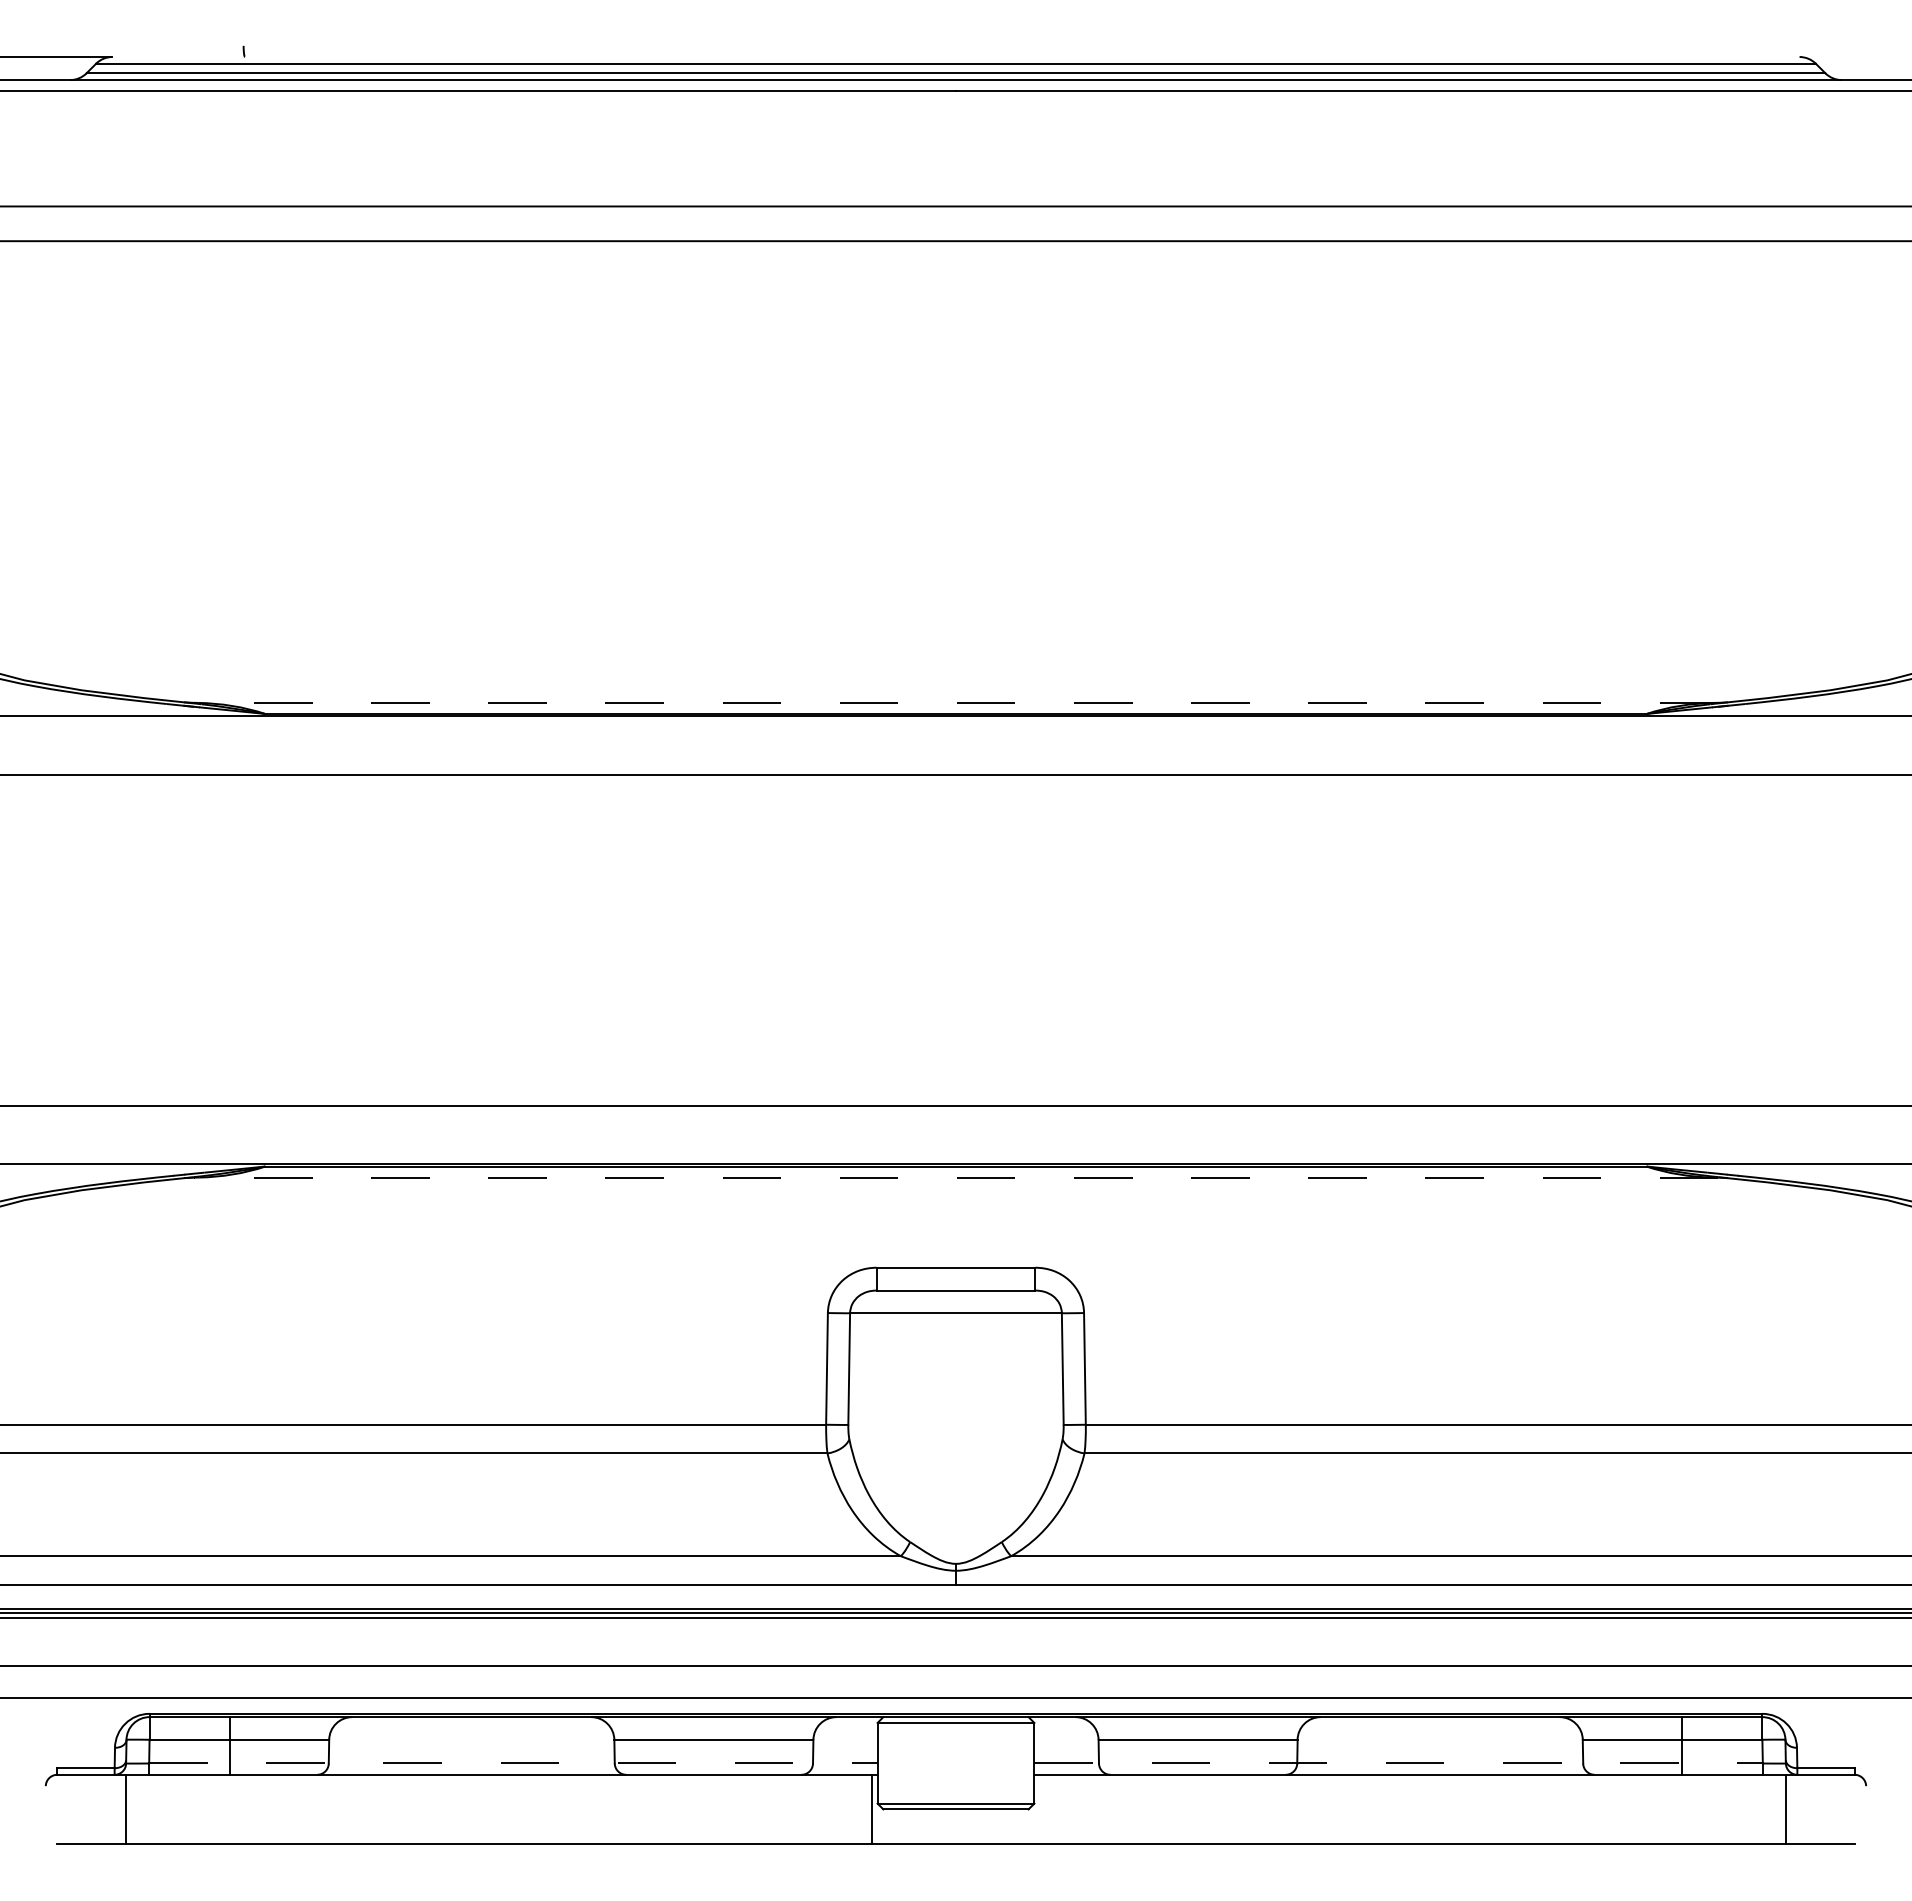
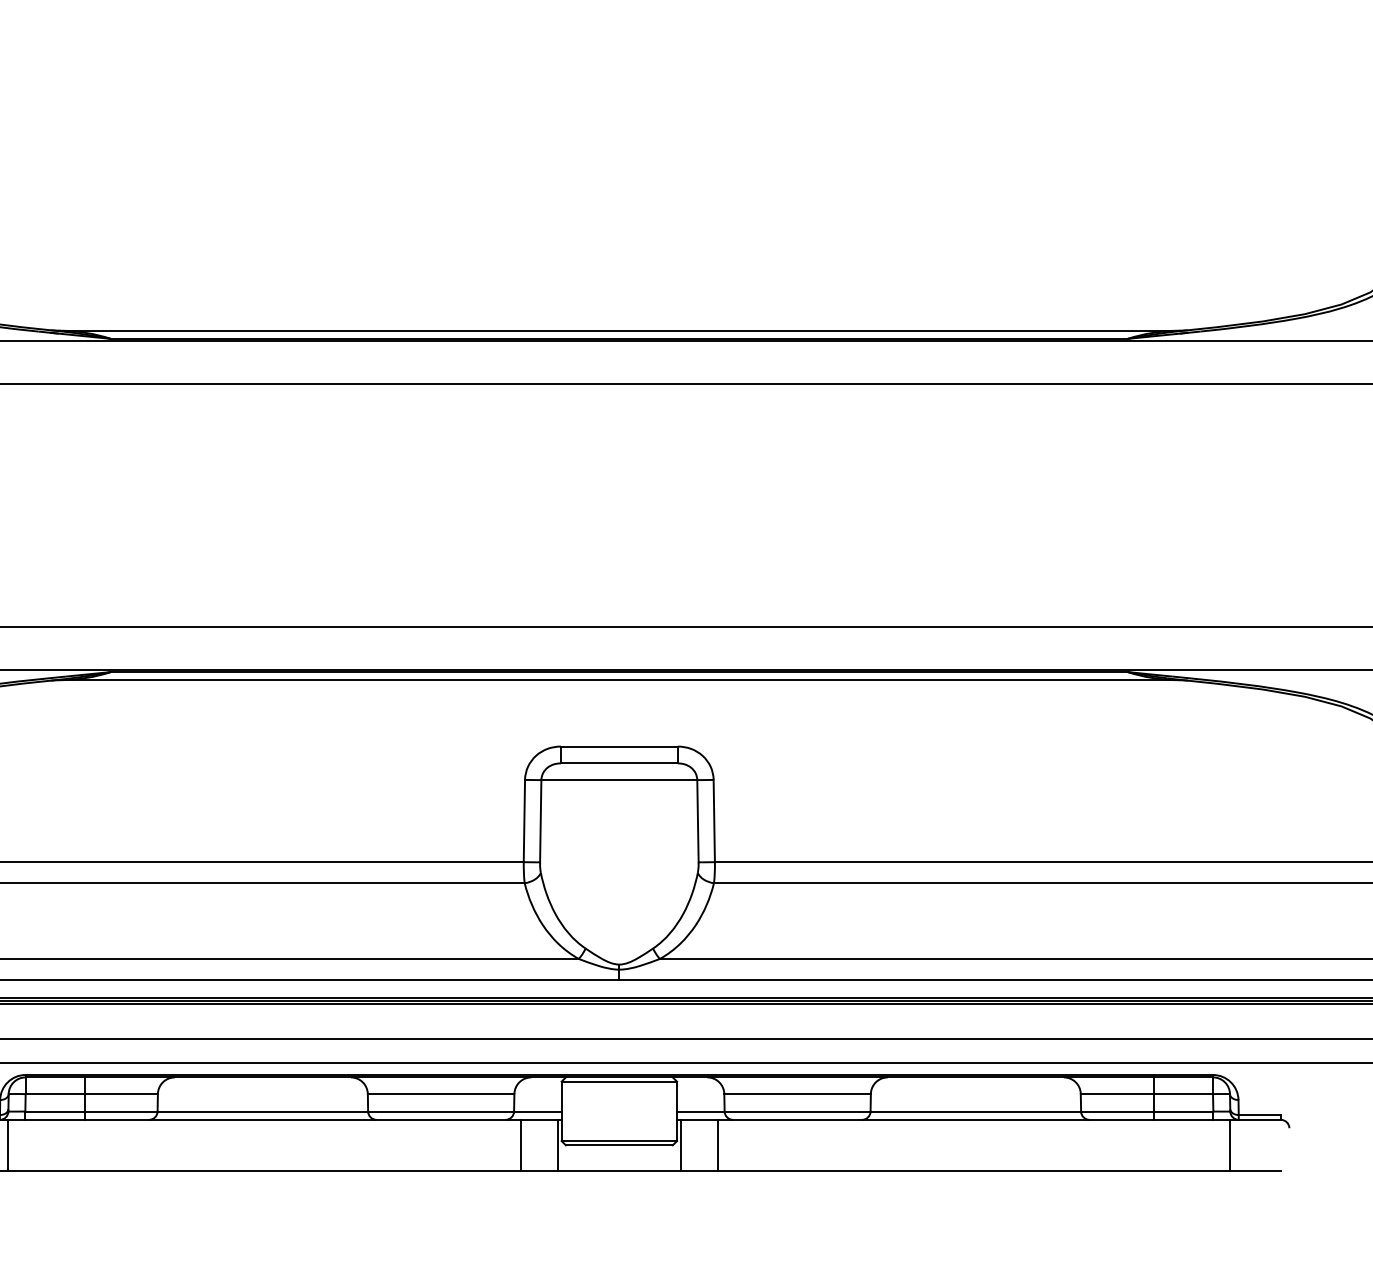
line: (955, 702) -> (618, 330), dashed -> solid
line: (955, 1177) -> (618, 680), dashed -> solid
line: (513, 1763) -> (293, 1111), dashed -> solid
line: (1399, 1763) -> (945, 1111), dashed -> solid
line: (822, 1808) -> (521, 1144), added
line: (1039, 1808) -> (680, 1144), added
line: (1089, 1808) -> (717, 1144), added

